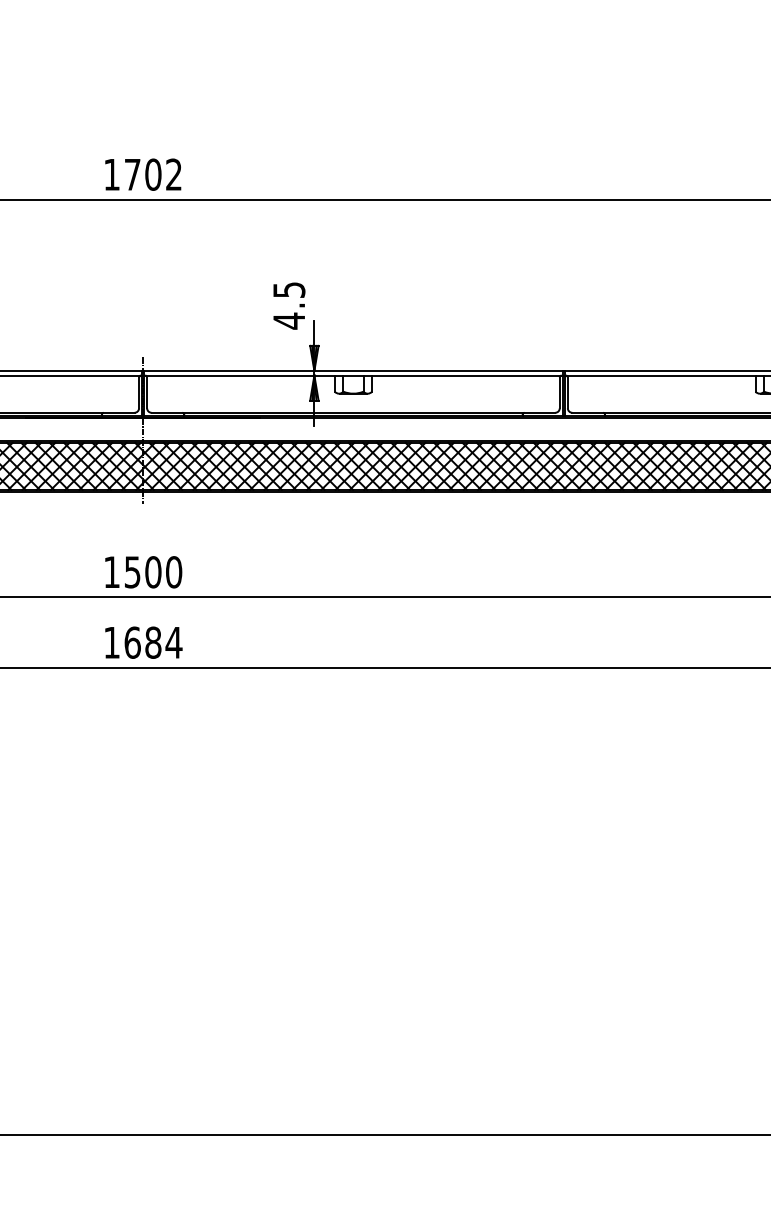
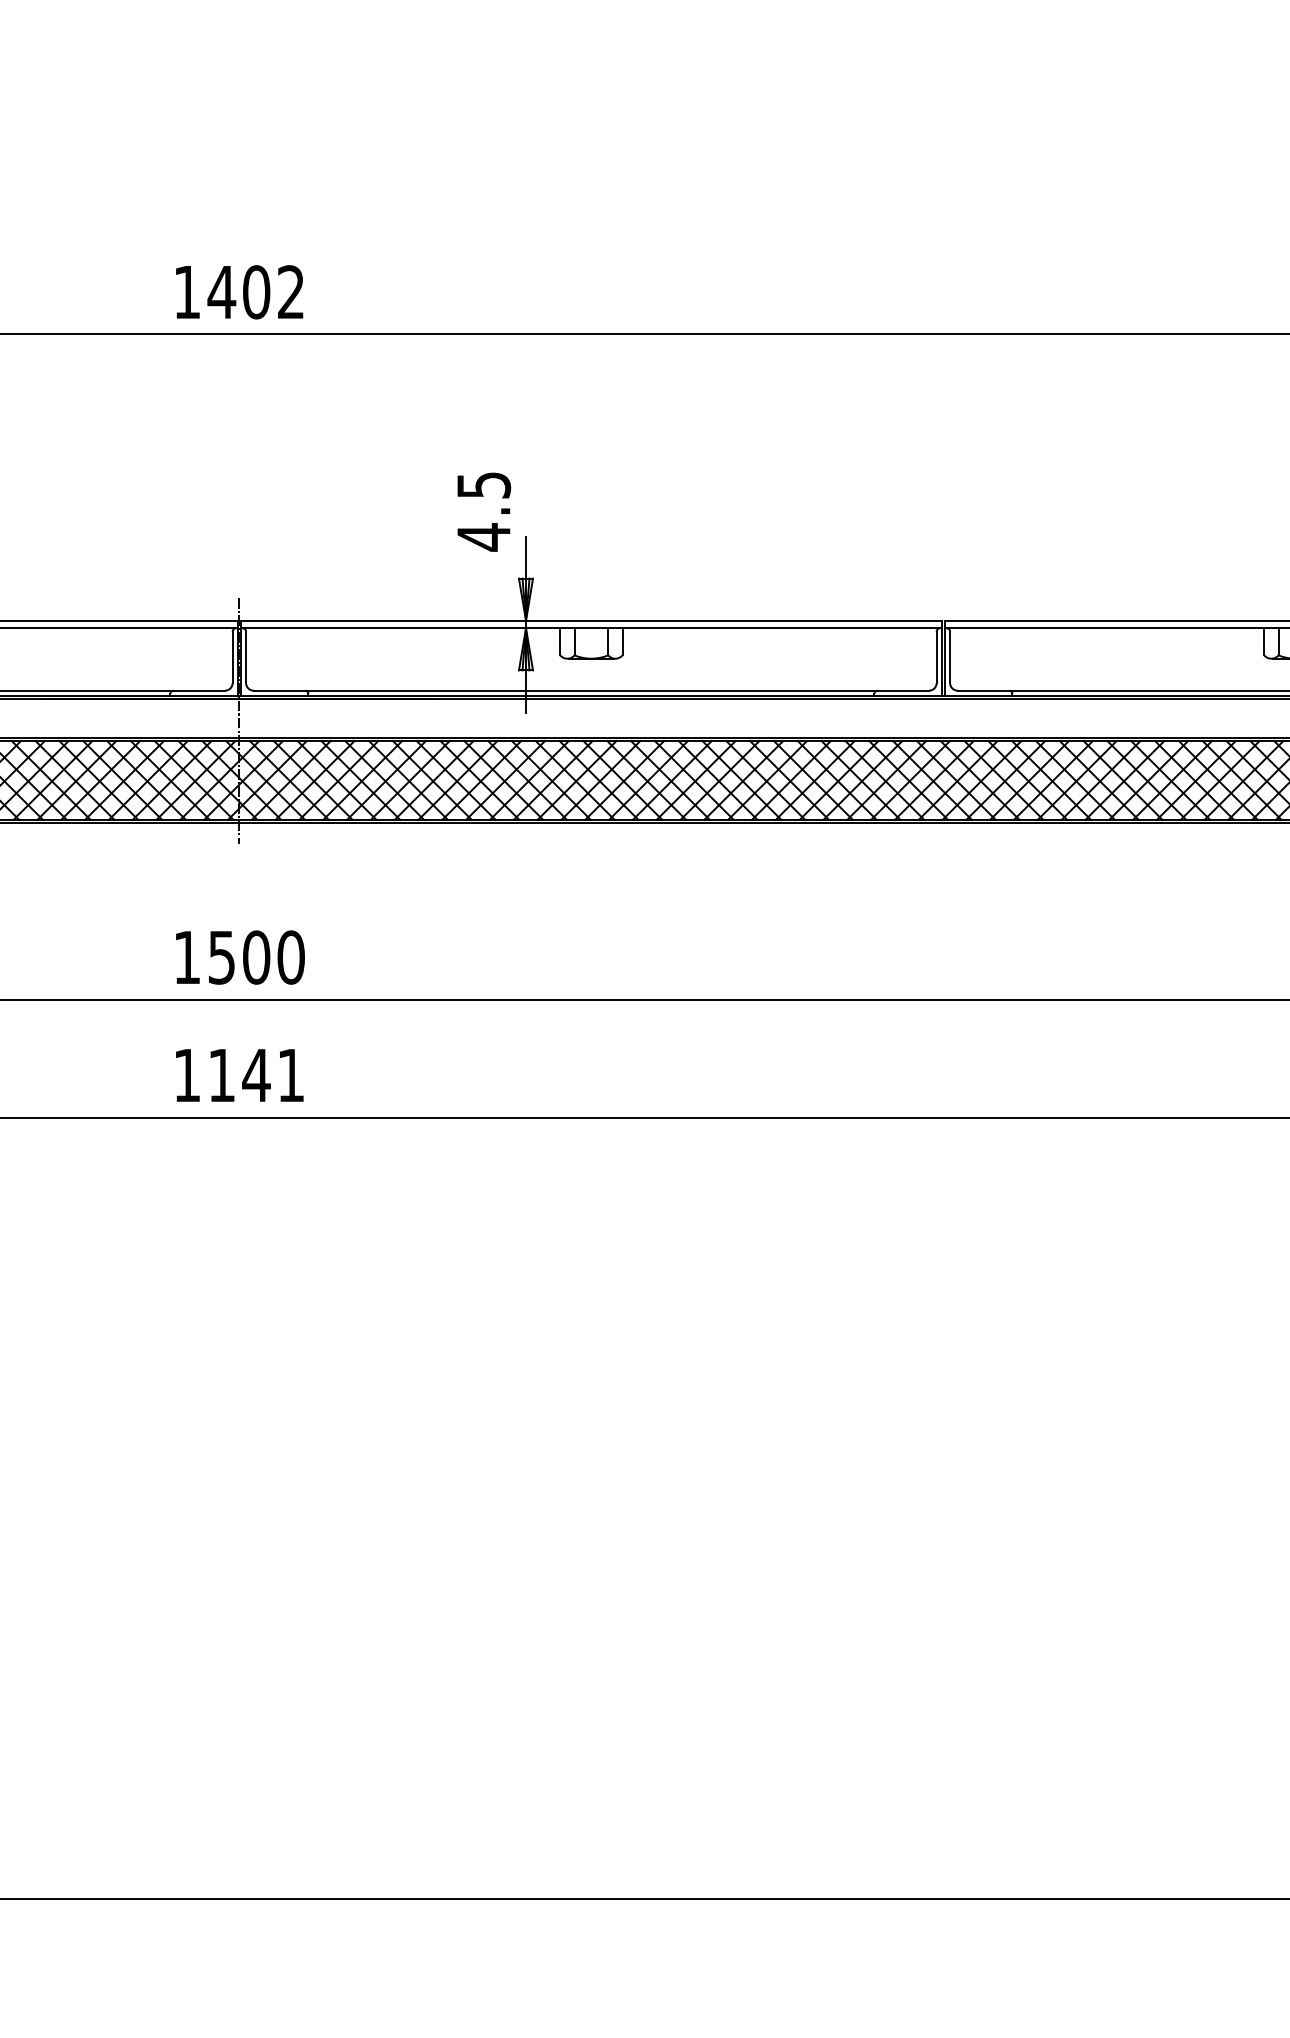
text: (132, 174) -> (221, 291), 1702 -> 1402
text: (153, 642) -> (256, 1075), 1684 -> 1141

